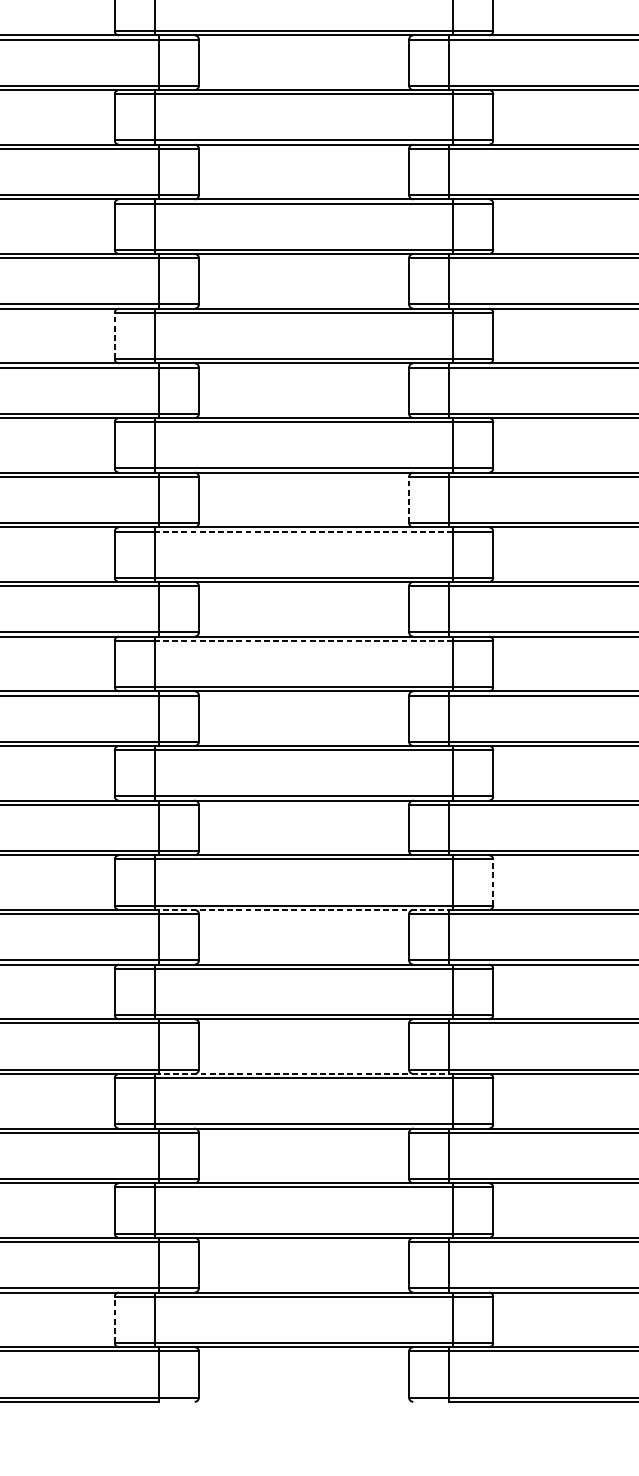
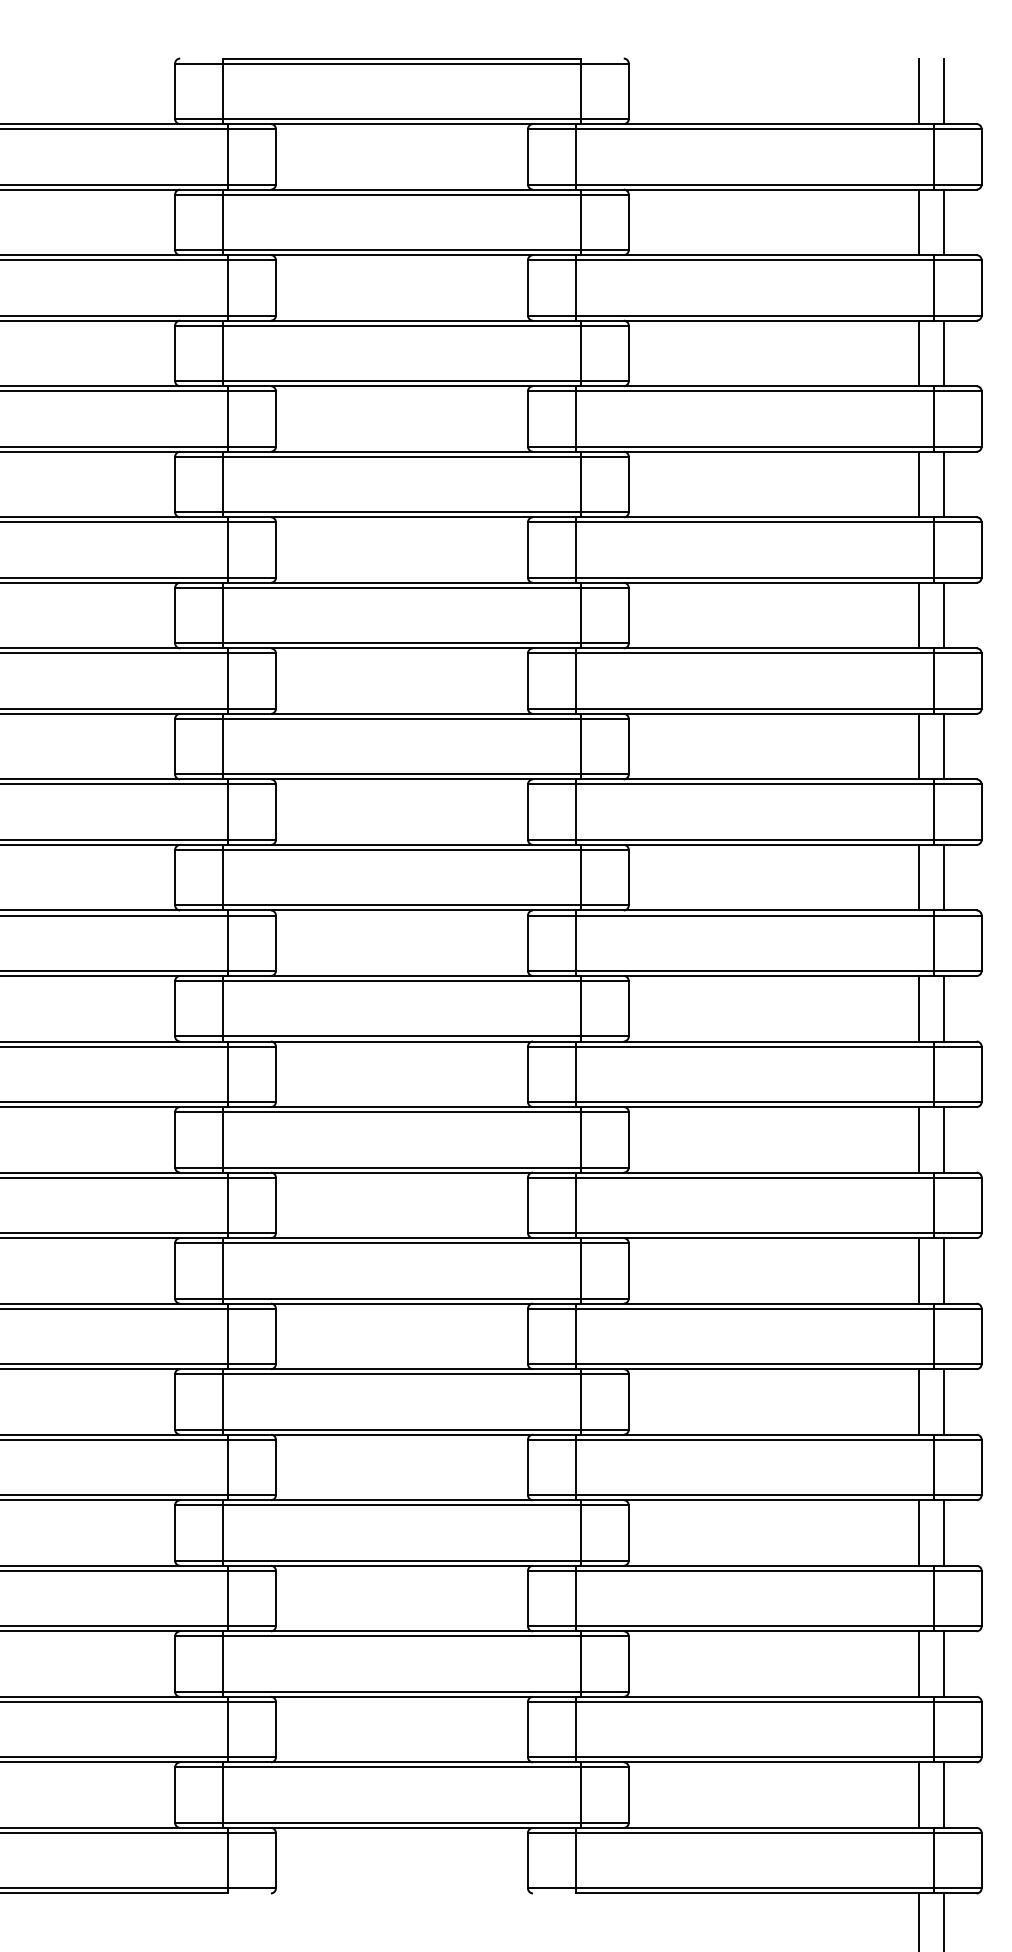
line: (115, 335) -> (175, 615), dashed -> solid
line: (408, 500) -> (527, 812), dashed -> solid
line: (303, 531) -> (401, 849), dashed -> solid
line: (303, 641) -> (401, 981), dashed -> solid
line: (492, 882) -> (628, 1270), dashed -> solid
line: (303, 909) -> (401, 1303), dashed -> solid
line: (303, 1074) -> (401, 1500), dashed -> solid
line: (115, 1320) -> (175, 1795), dashed -> solid

